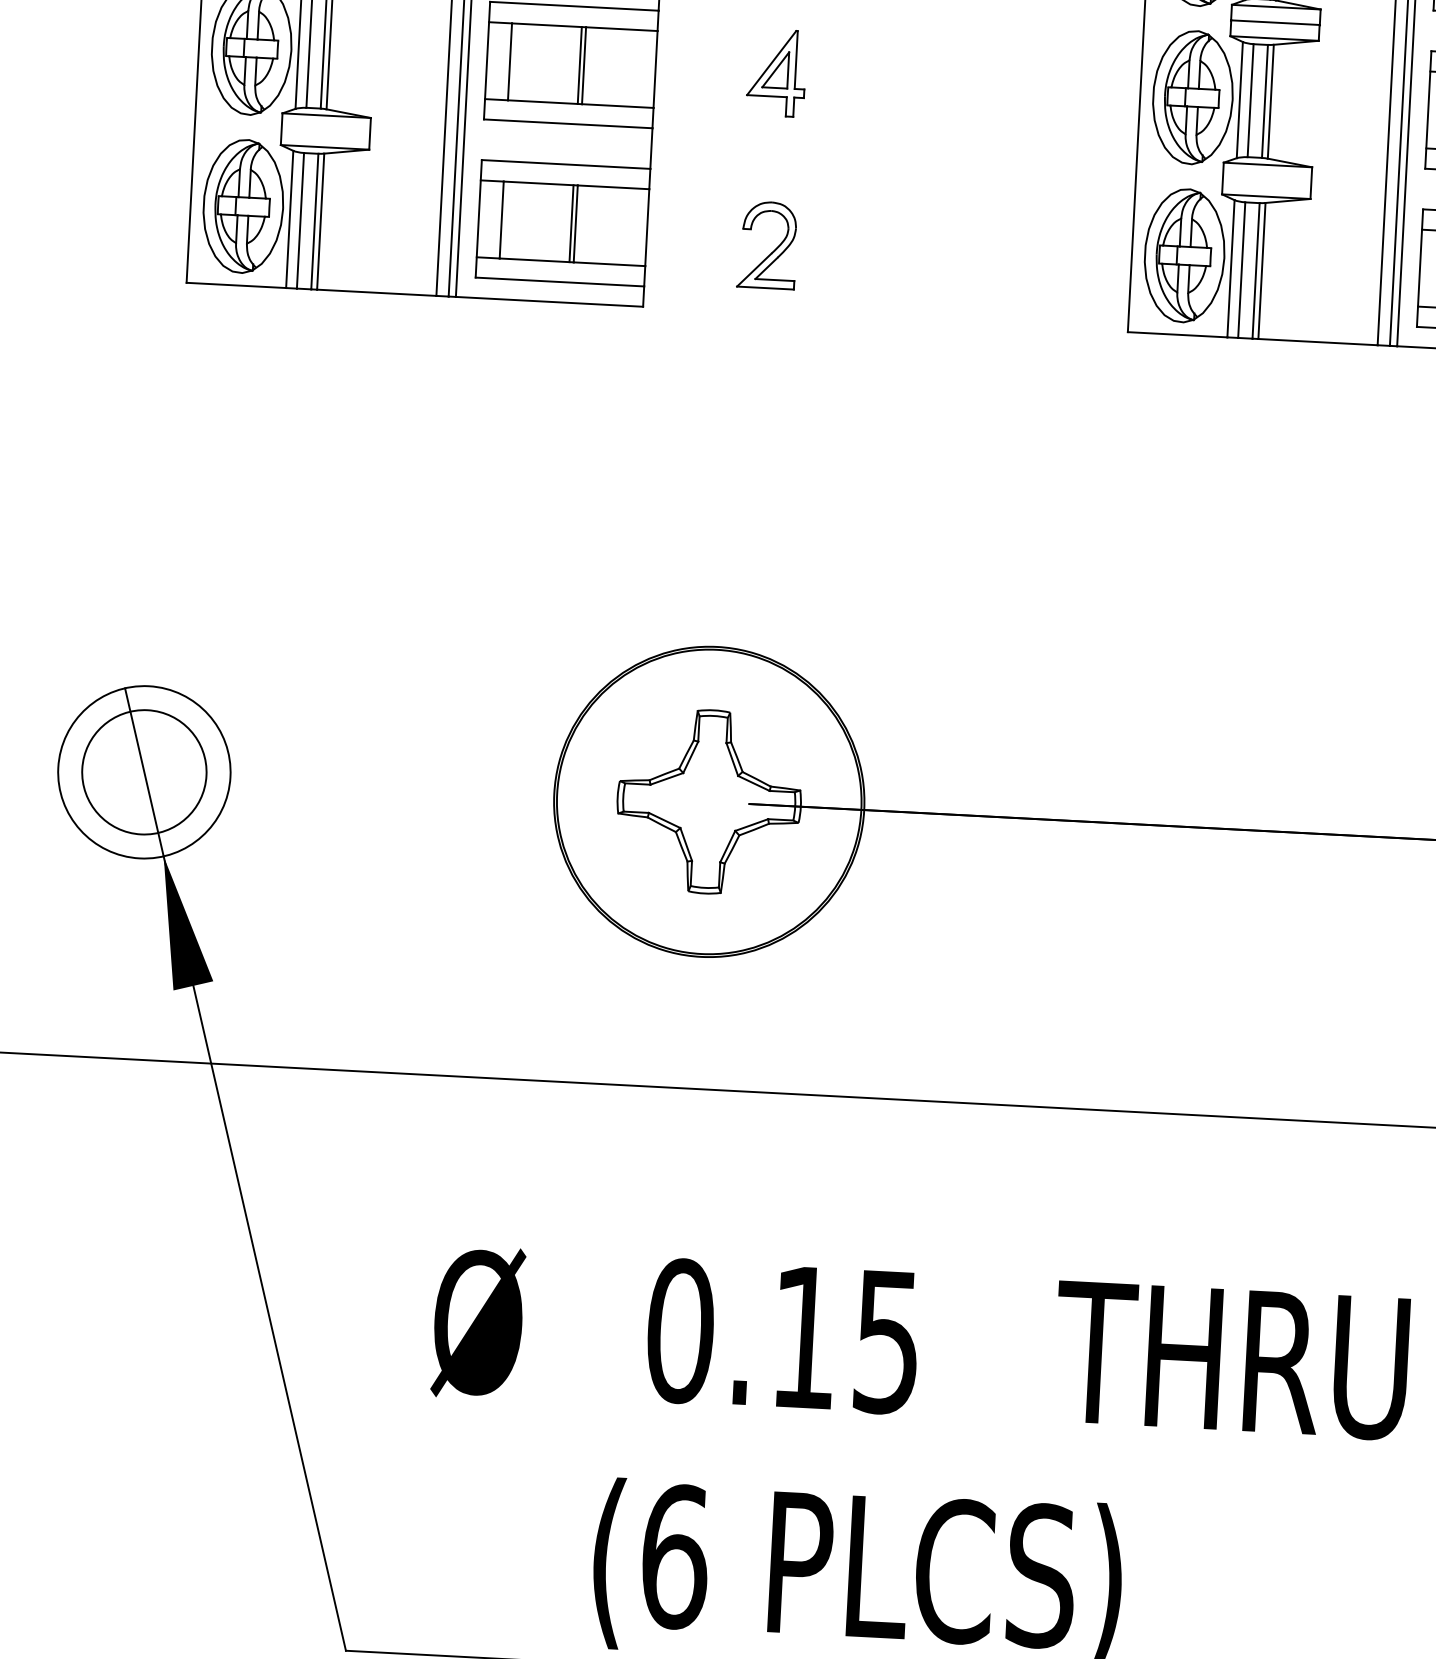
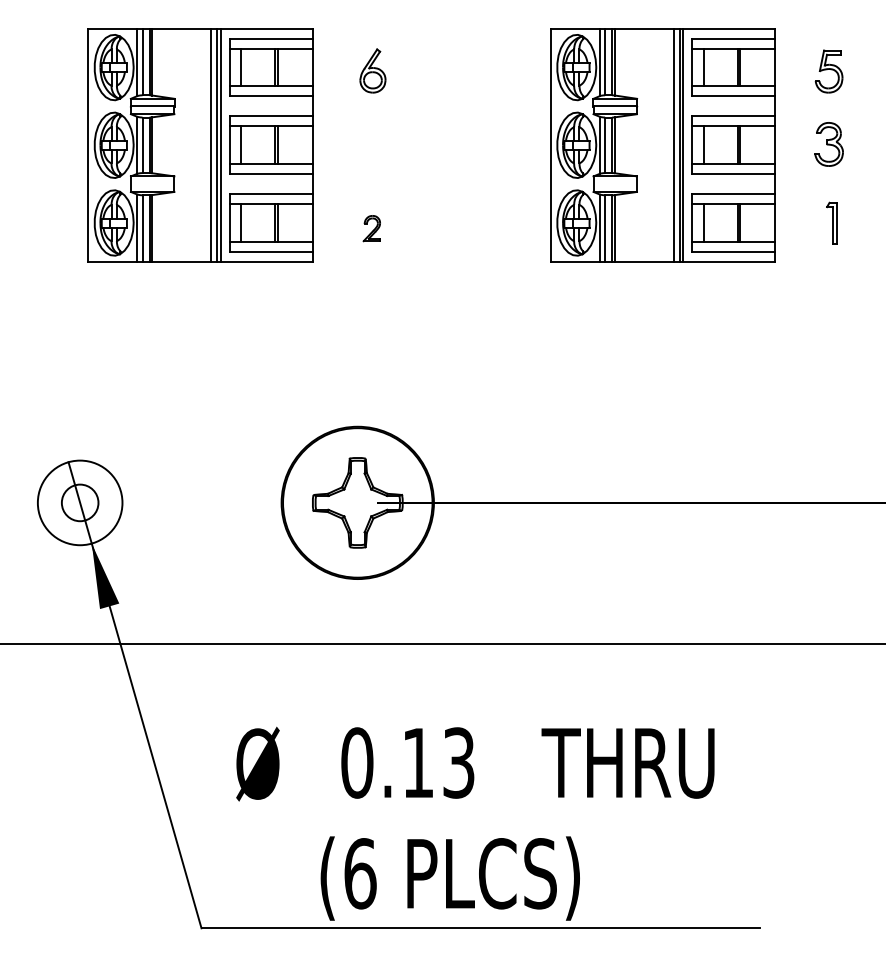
part: (775, 72) -> (371, 143), removed
part: (766, 245) -> (371, 228), size x0.6
circle: (143, 771) -> (79, 502), size x0.6
text: (888, 1340) -> (459, 762), 0.15 -> 0.13

